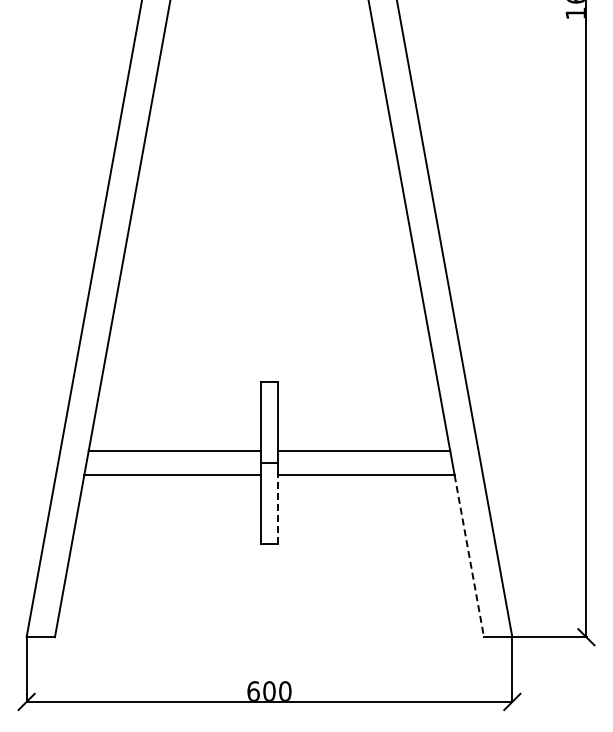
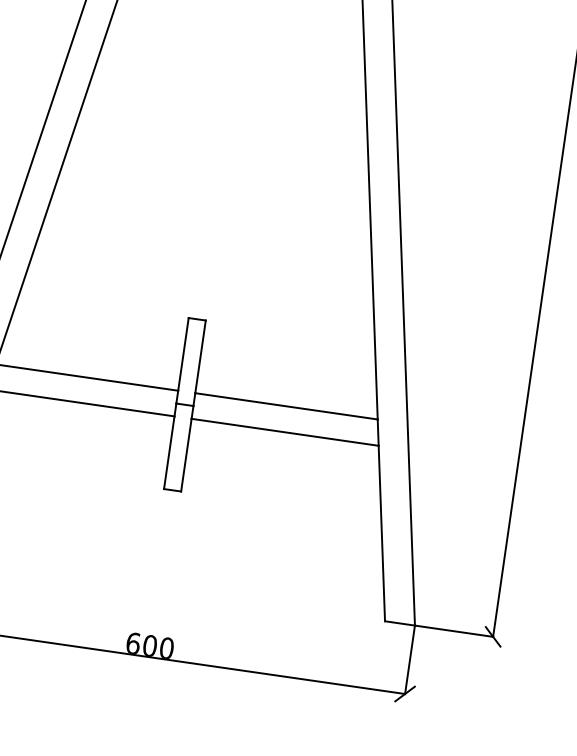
line: (277, 509) -> (186, 454), dashed -> solid
line: (469, 556) -> (381, 533), dashed -> solid

